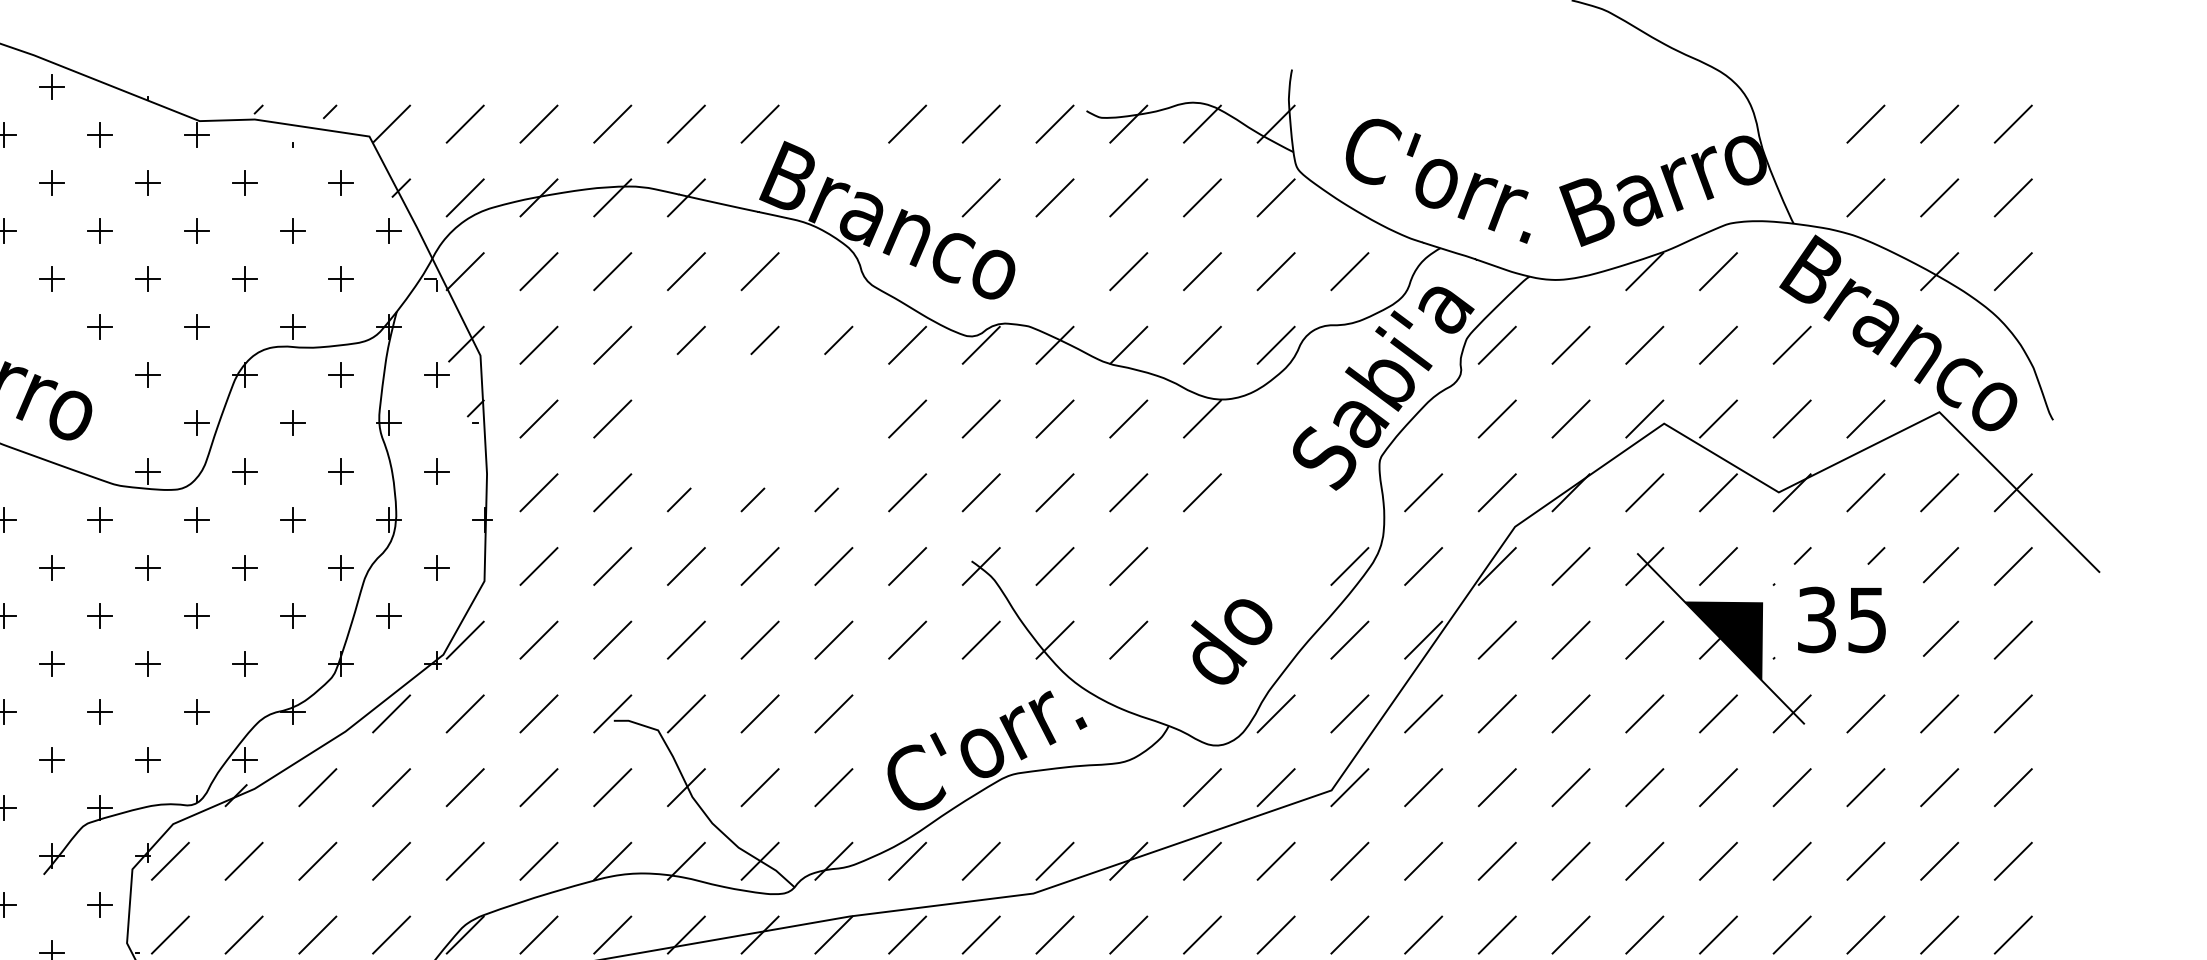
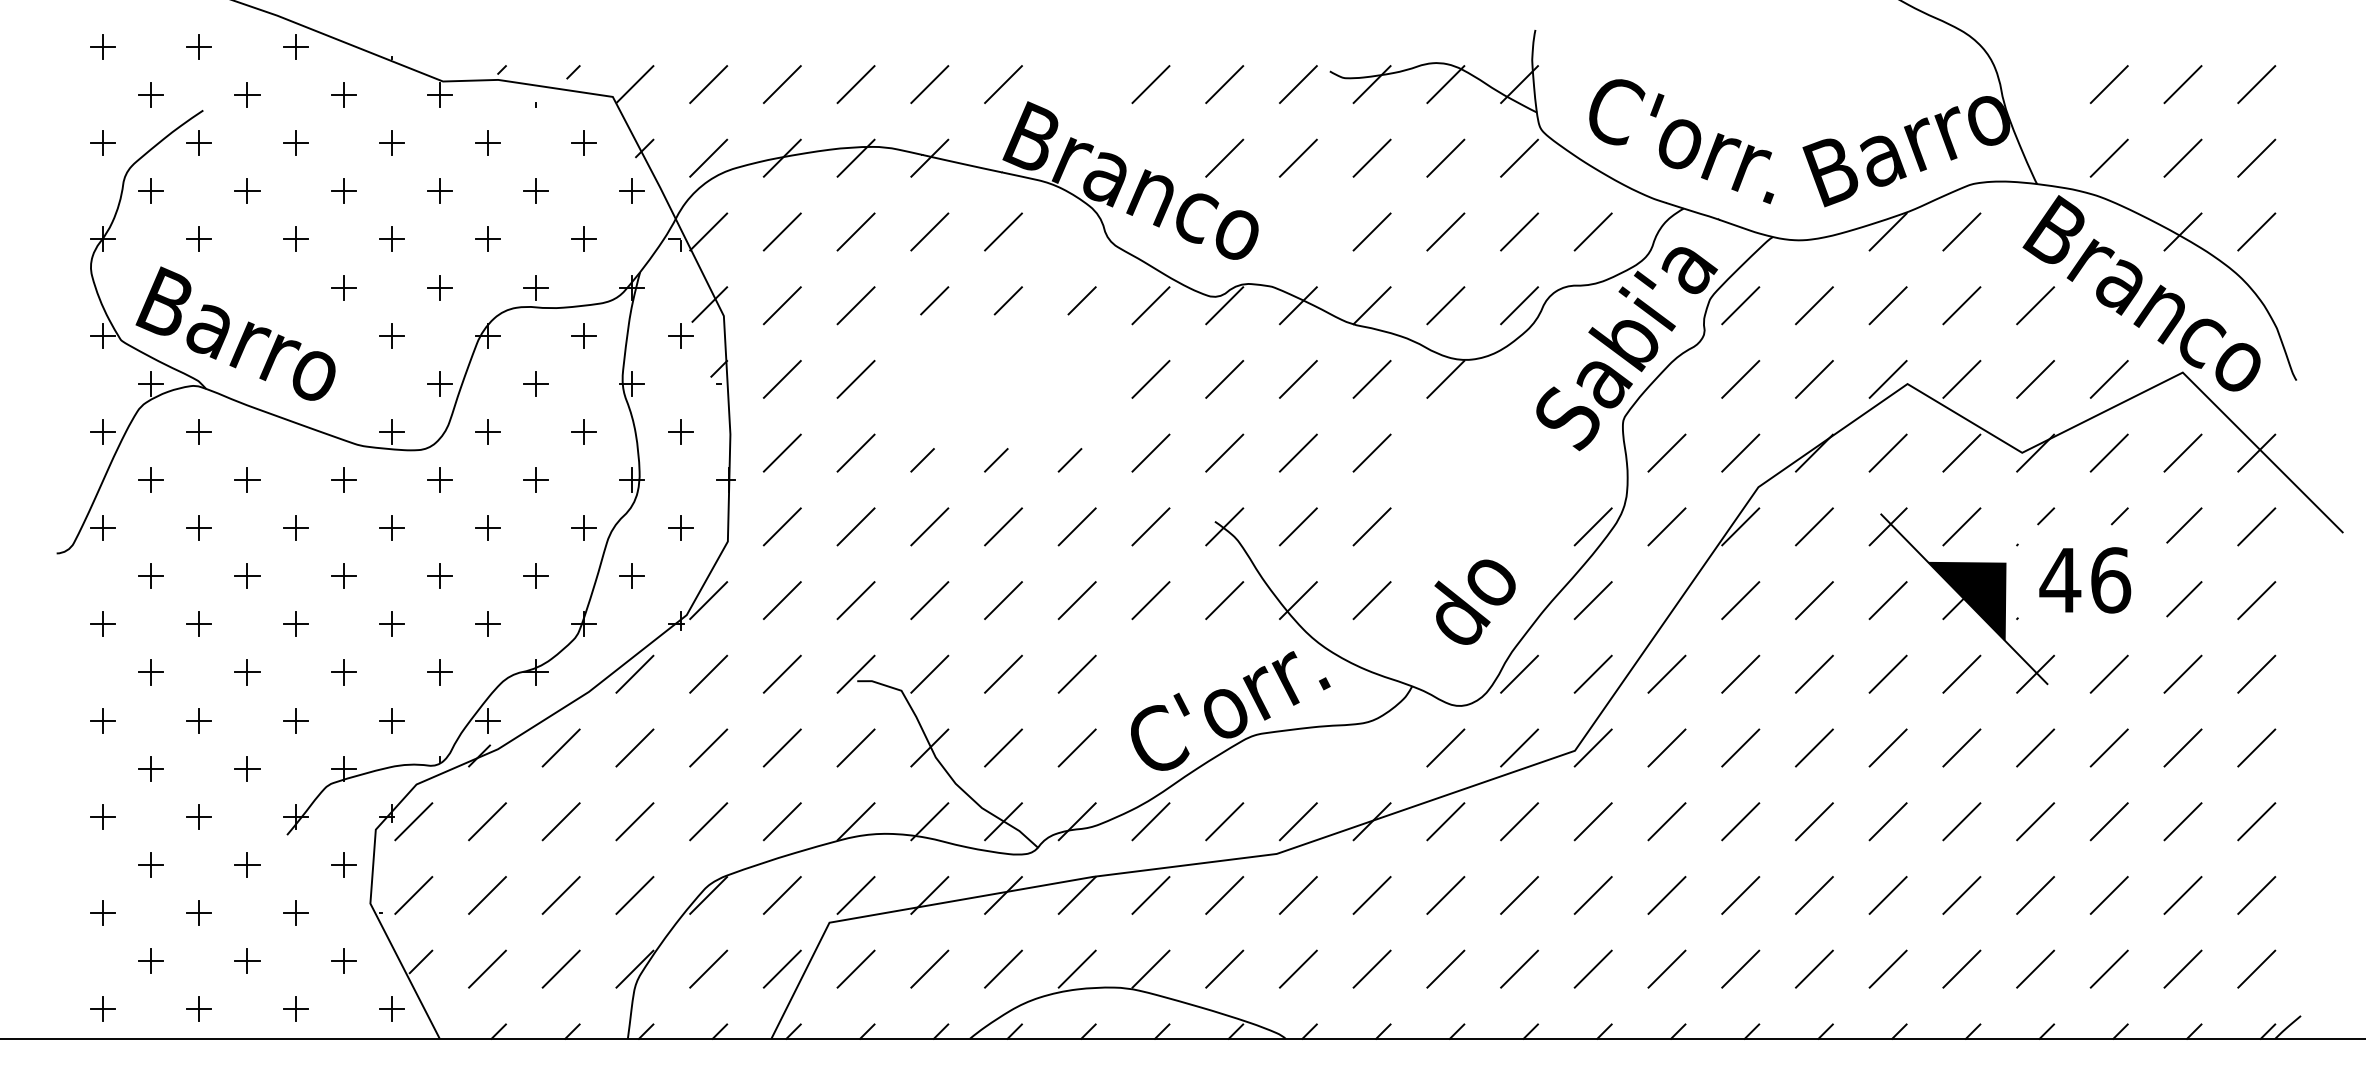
line: (1202, 492) -> (1445, 452), removed
text: (1842, 620) -> (2085, 580), 35 -> 46
line: (1423, 640) -> (1666, 600), removed

